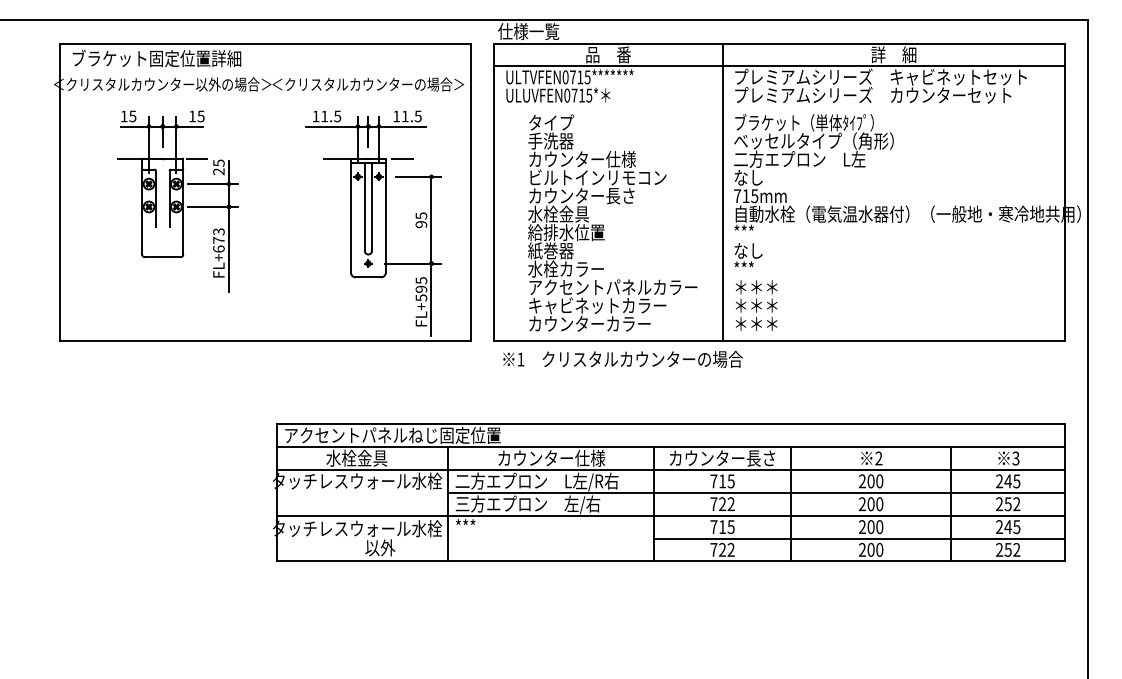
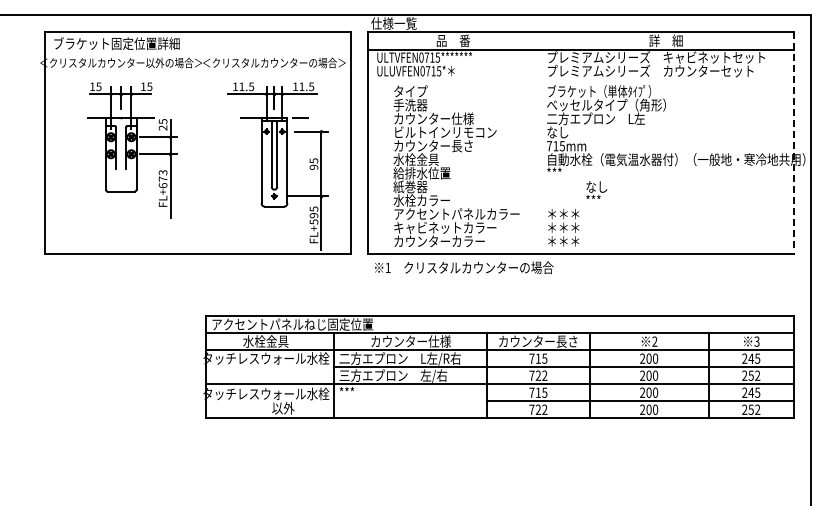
line: (722, 191) -> (538, 142), removed
line: (1064, 192) -> (793, 143), solid -> dashed
text: (748, 254) -> (596, 189), moved

